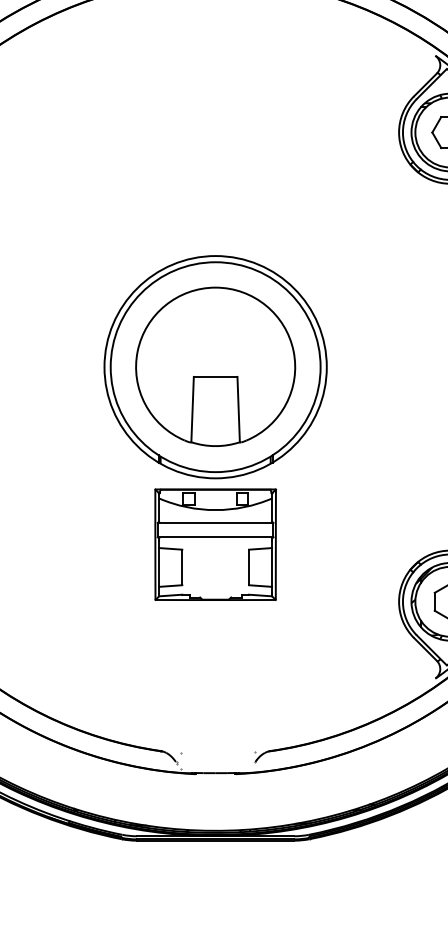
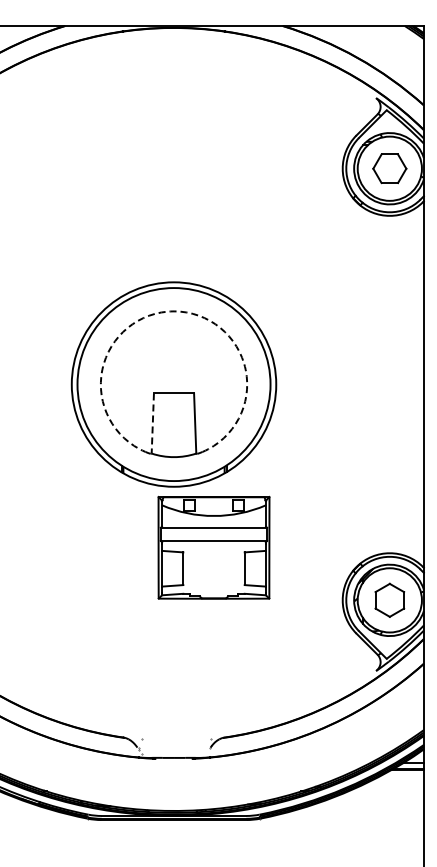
arc: (216, 287) -> (174, 311), solid -> dashed
line: (192, 410) -> (152, 424), solid -> dashed
part: (215, 544) -> (213, 547), moved

